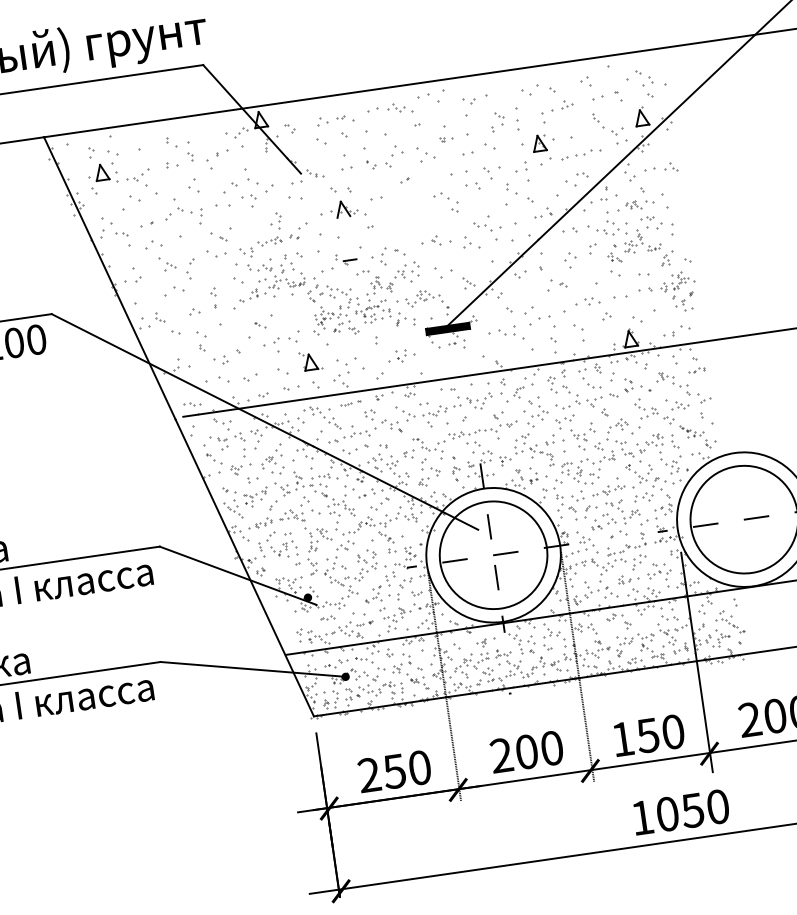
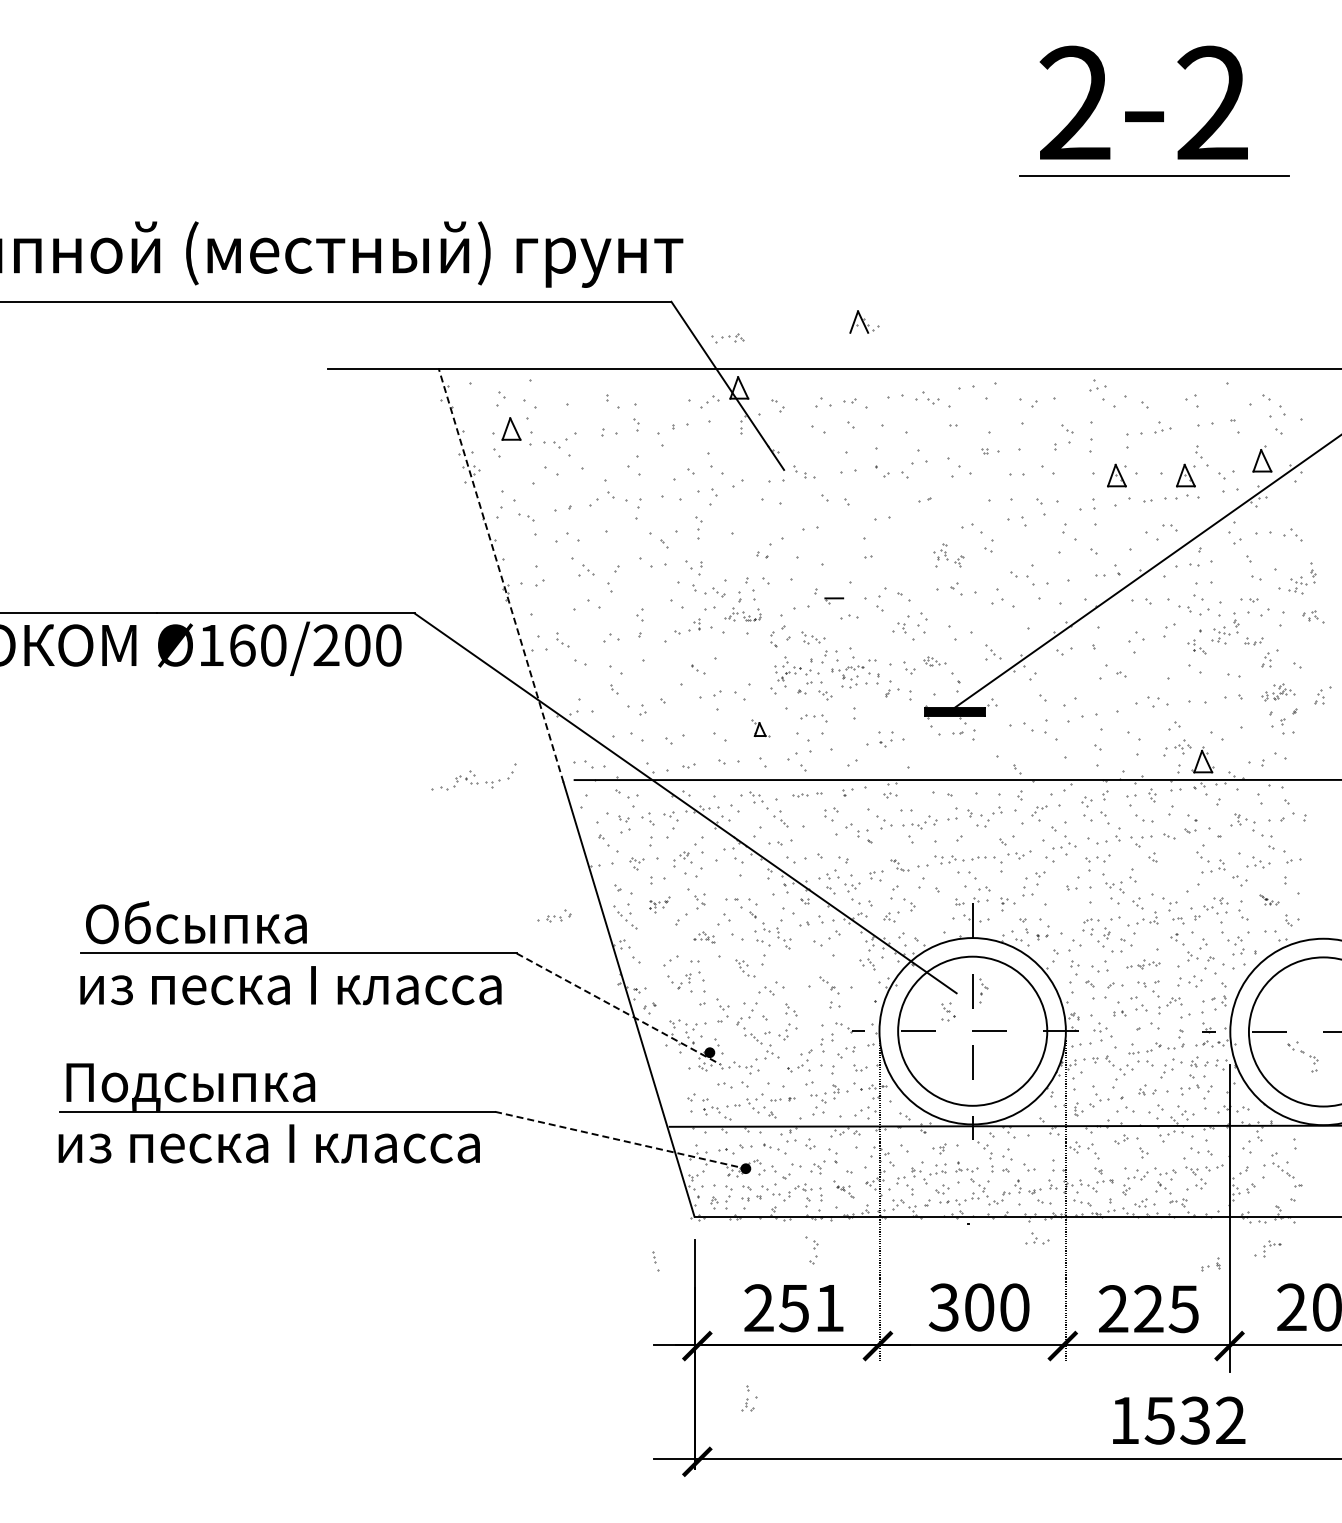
part: (516, 81) -> (1097, 385), added
part: (588, 136) -> (1185, 475), added
part: (682, 197) -> (1302, 578), added
part: (634, 204) -> (1313, 616), moved
part: (346, 208) -> (864, 321), moved
part: (278, 220) -> (698, 527), moved
part: (269, 242) -> (727, 338), moved
line: (109, 278) -> (501, 575), solid -> dashed
part: (708, 279) -> (1322, 695), added
part: (286, 281) -> (742, 614), size x0.7
part: (676, 281) -> (1277, 691), size x0.7
part: (381, 284) -> (948, 555), moved
part: (339, 290) -> (813, 637), size x0.7
part: (428, 295) -> (934, 661), size x0.7
part: (310, 360) -> (760, 728), size x0.6
part: (696, 370) -> (1287, 817), size x1.6
part: (192, 404) -> (589, 764), size x1.4
part: (617, 425) -> (1177, 747), moved
part: (692, 430) -> (1269, 899), size x0.6
part: (360, 434) -> (813, 718), moved
part: (424, 444) -> (899, 865), size x0.6
part: (541, 455) -> (1302, 1056), moved
part: (456, 473) -> (937, 911), removed
part: (320, 476) -> (751, 889), removed
part: (298, 480) -> (983, 990), moved
part: (608, 489) -> (1143, 964), size x0.7
part: (256, 496) -> (659, 904), size x0.6
part: (292, 515) -> (704, 937), size x0.6
part: (371, 520) -> (473, 776), moved
part: (260, 522) -> (554, 915), moved
part: (312, 542) -> (749, 1398), moved
part: (261, 549) -> (655, 1261), moved
part: (409, 552) -> (948, 1011), moved
part: (658, 553) -> (1199, 1061), added
part: (372, 559) -> (811, 1250), moved
line: (238, 575) -> (618, 1008), solid -> dashed
part: (327, 618) -> (732, 1084), size x1.6
part: (551, 632) -> (1037, 1238), moved
part: (720, 640) -> (1267, 1248), moved
part: (680, 648) -> (1210, 1264), moved
line: (253, 669) -> (620, 1140), solid -> dashed
part: (417, 681) -> (843, 1189), size x0.7
text: (647, 735) -> (1148, 1309), 150 -> 225
text: (501, 755) -> (943, 1307), 200 -> 300
text: (419, 768) -> (829, 1308), 250 -> 251
text: (692, 810) -> (1194, 1420), 1050 -> 1532

